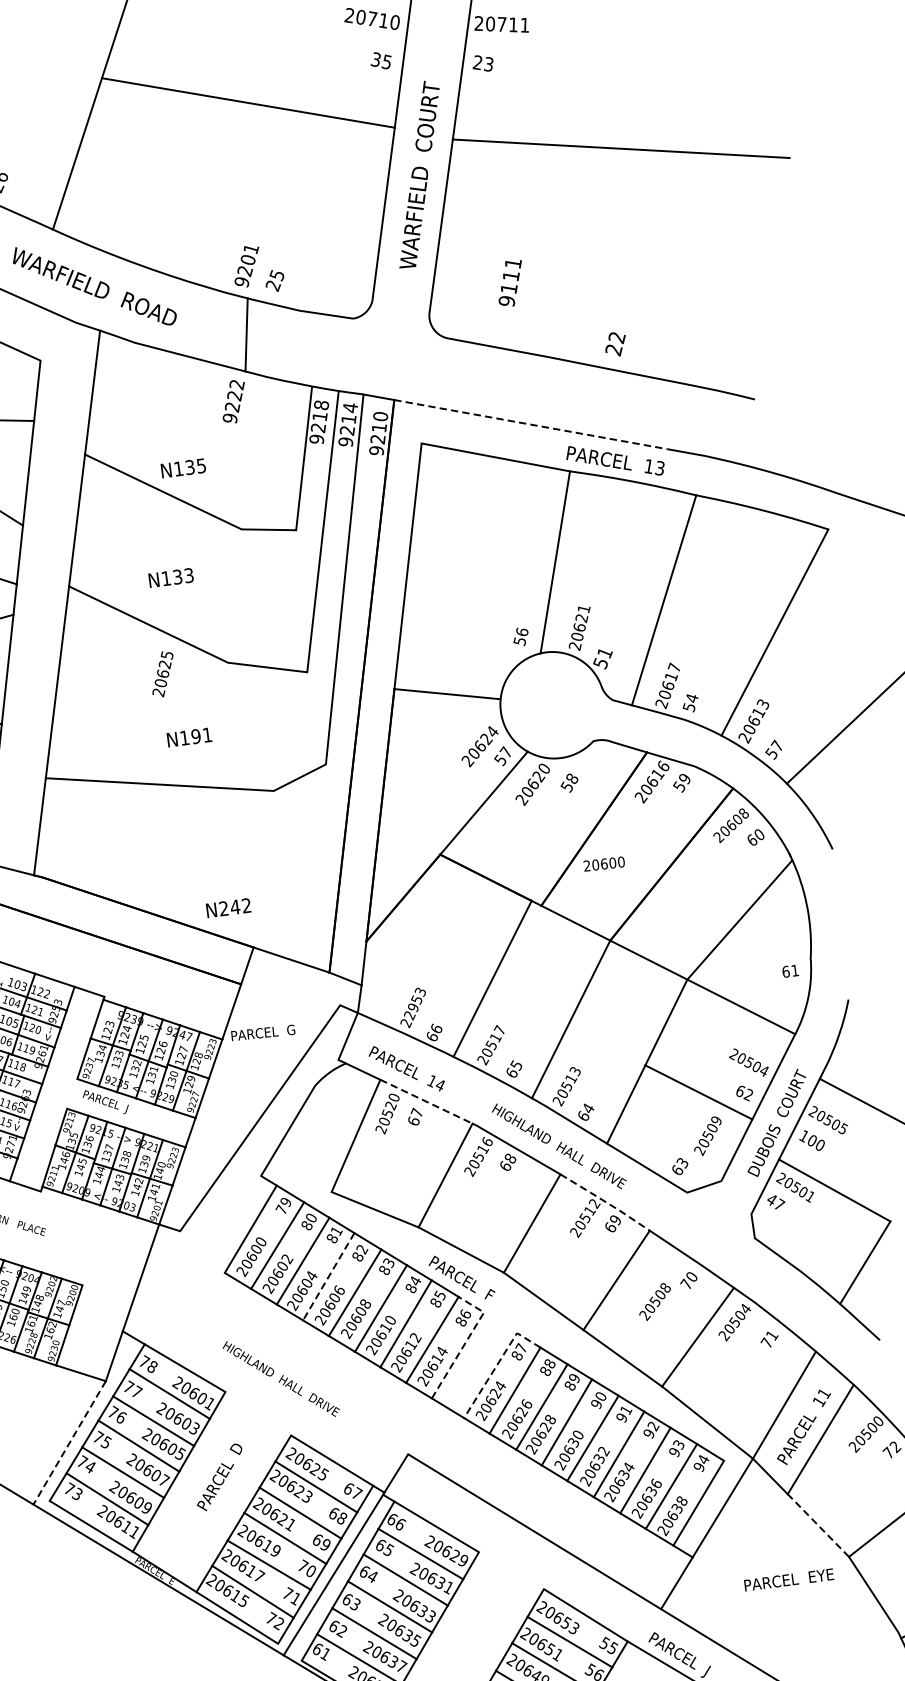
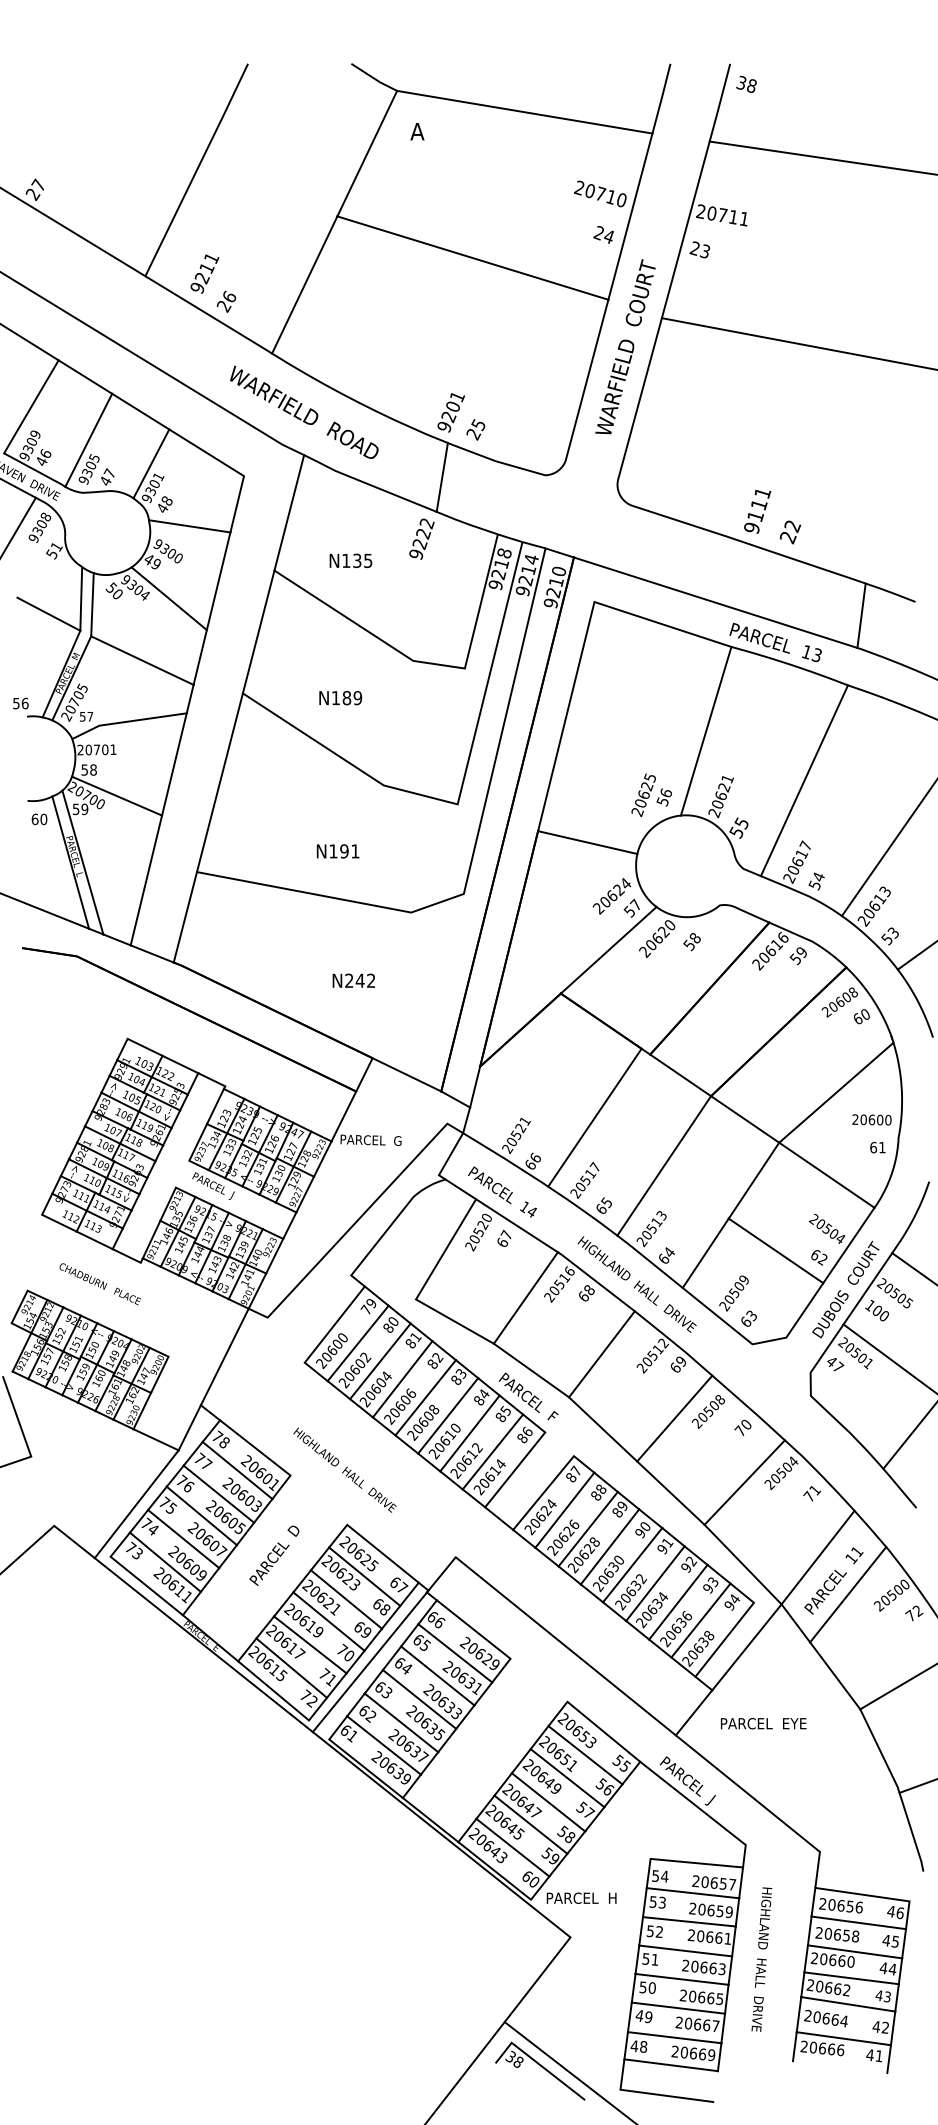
text: (380, 60) -> (603, 234), 35 -> 24
text: (510, 283) -> (757, 511), moved
line: (700, 420) -> (861, 615), added
line: (531, 424) -> (700, 597), dashed -> solid
text: (183, 468) -> (350, 560), moved
text: (183, 576) -> (352, 698), N133 -> N189
text: (604, 653) -> (741, 823), 51 -> 55
text: (162, 674) -> (643, 795), moved
text: (776, 745) -> (892, 932), 57 -> 53
text: (603, 863) -> (871, 1119), moved
text: (228, 907) -> (353, 980), moved
text: (415, 1003) -> (518, 1131), 22953 -> 20521
line: (426, 1101) -> (517, 1225), dashed -> solid
text: (707, 1136) -> (733, 1293), moved
line: (604, 1201) -> (673, 1342), dashed -> solid
line: (328, 1277) -> (402, 1379), dashed -> solid
text: (655, 1301) -> (708, 1411), moved
line: (466, 1342) -> (524, 1458), dashed -> solid
line: (498, 1363) -> (552, 1482), dashed -> solid
line: (69, 1443) -> (136, 1504), dashed -> solid
line: (818, 1525) -> (835, 1675), dashed -> solid
text: (788, 1579) -> (763, 1723), moved

